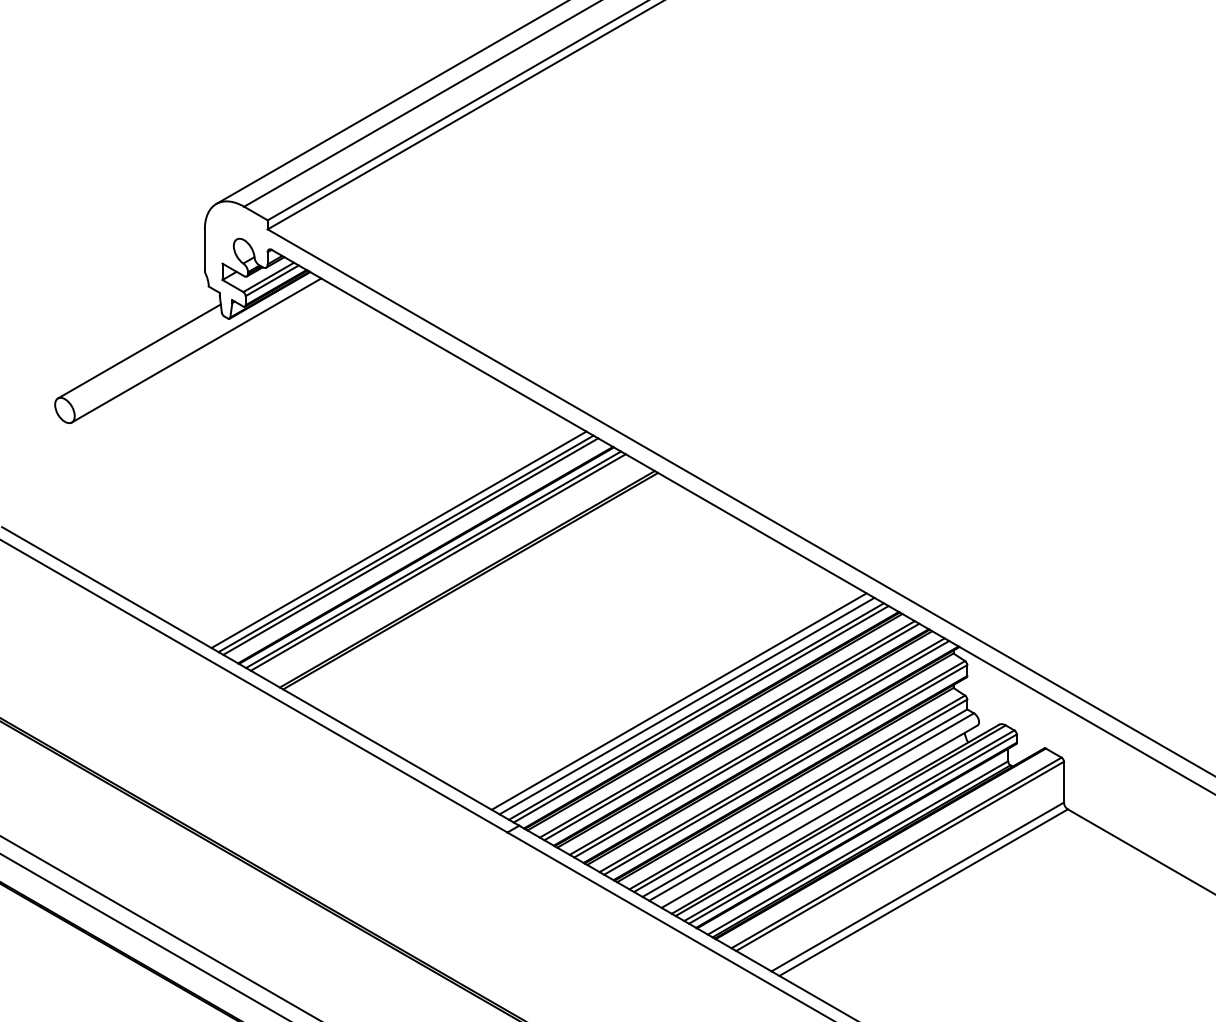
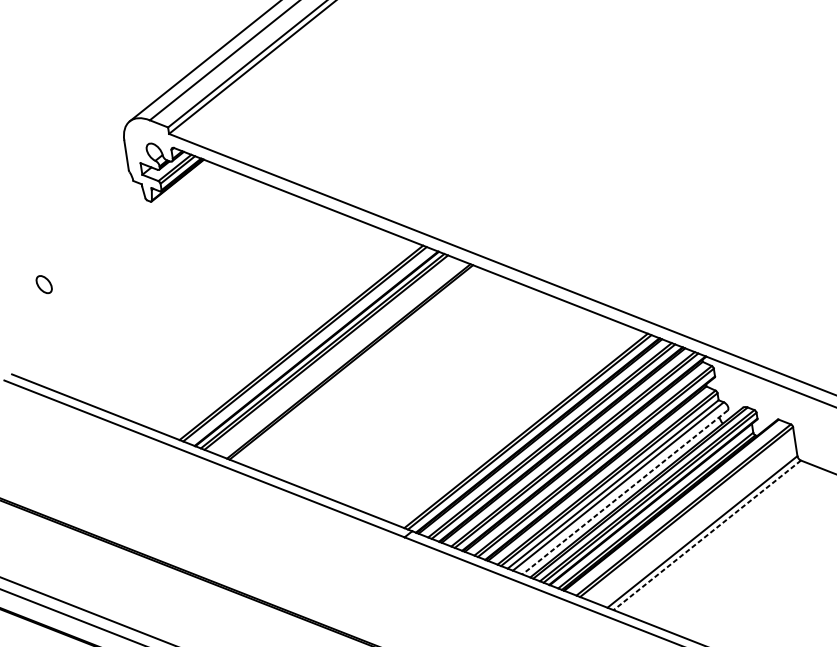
line: (196, 350) -> (131, 227), removed
line: (139, 351) -> (90, 234), removed
line: (398, 539) -> (295, 340), removed
line: (678, 701) -> (512, 425), removed
line: (686, 705) -> (518, 427), removed
line: (819, 816) -> (624, 492), solid -> dashed
line: (923, 892) -> (707, 535), solid -> dashed

